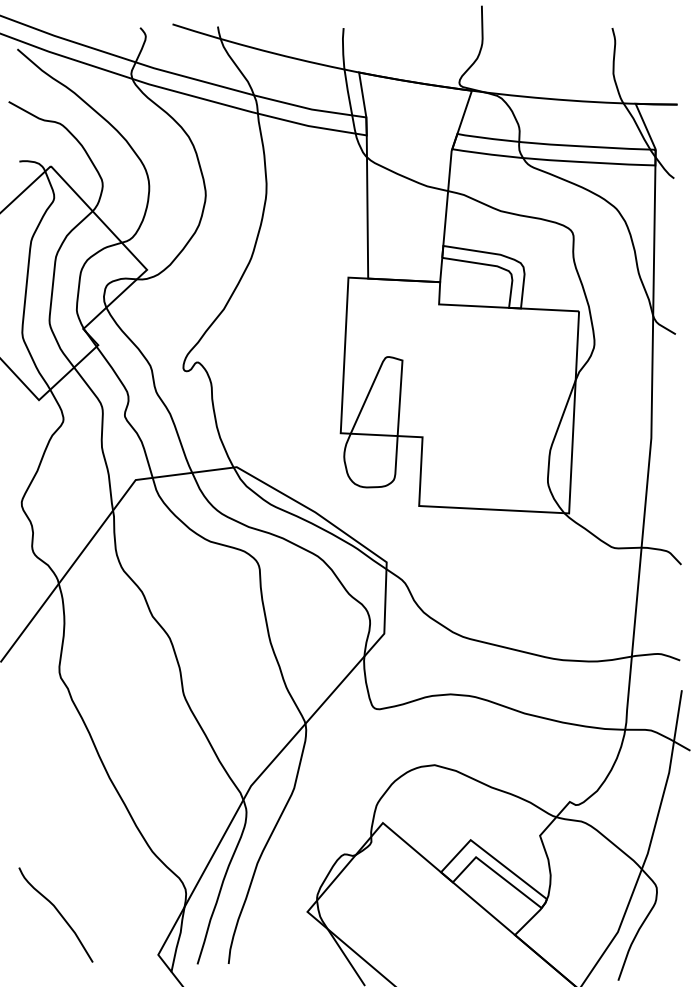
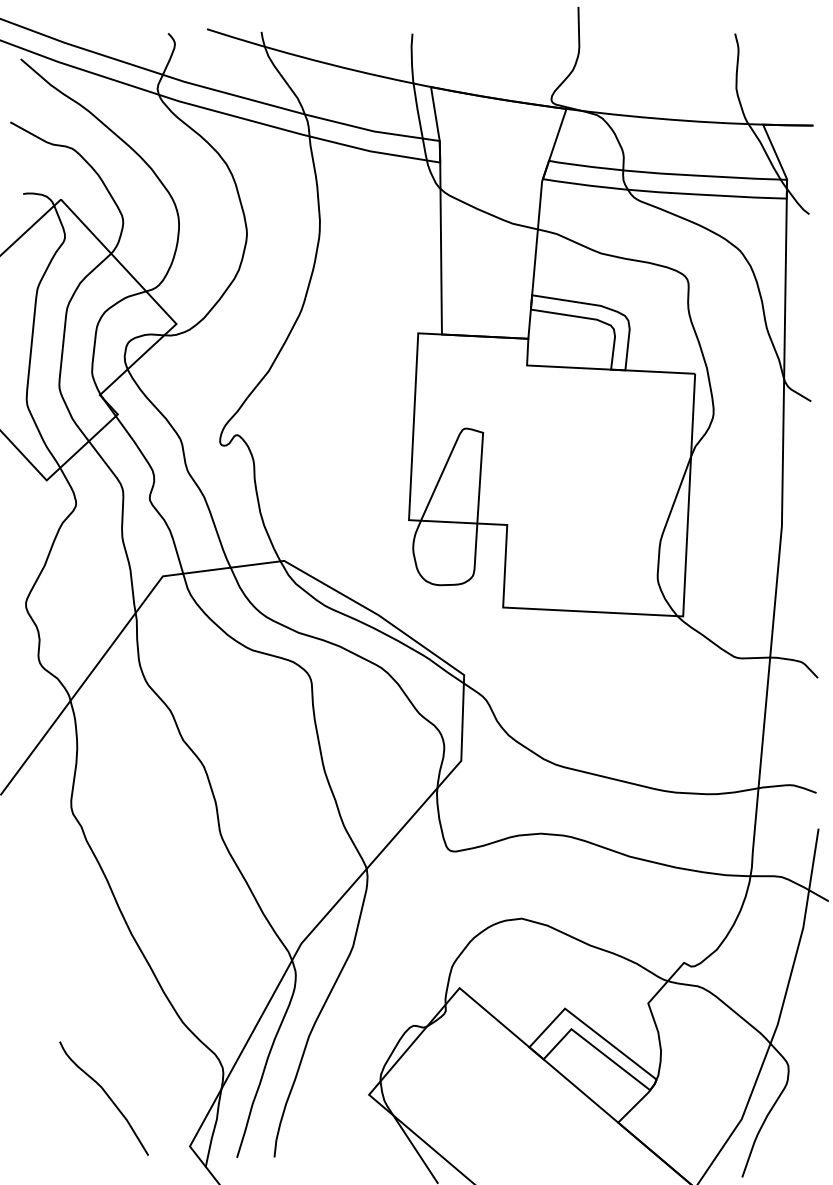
curve: (57, 912) -> (106, 1095), moved

